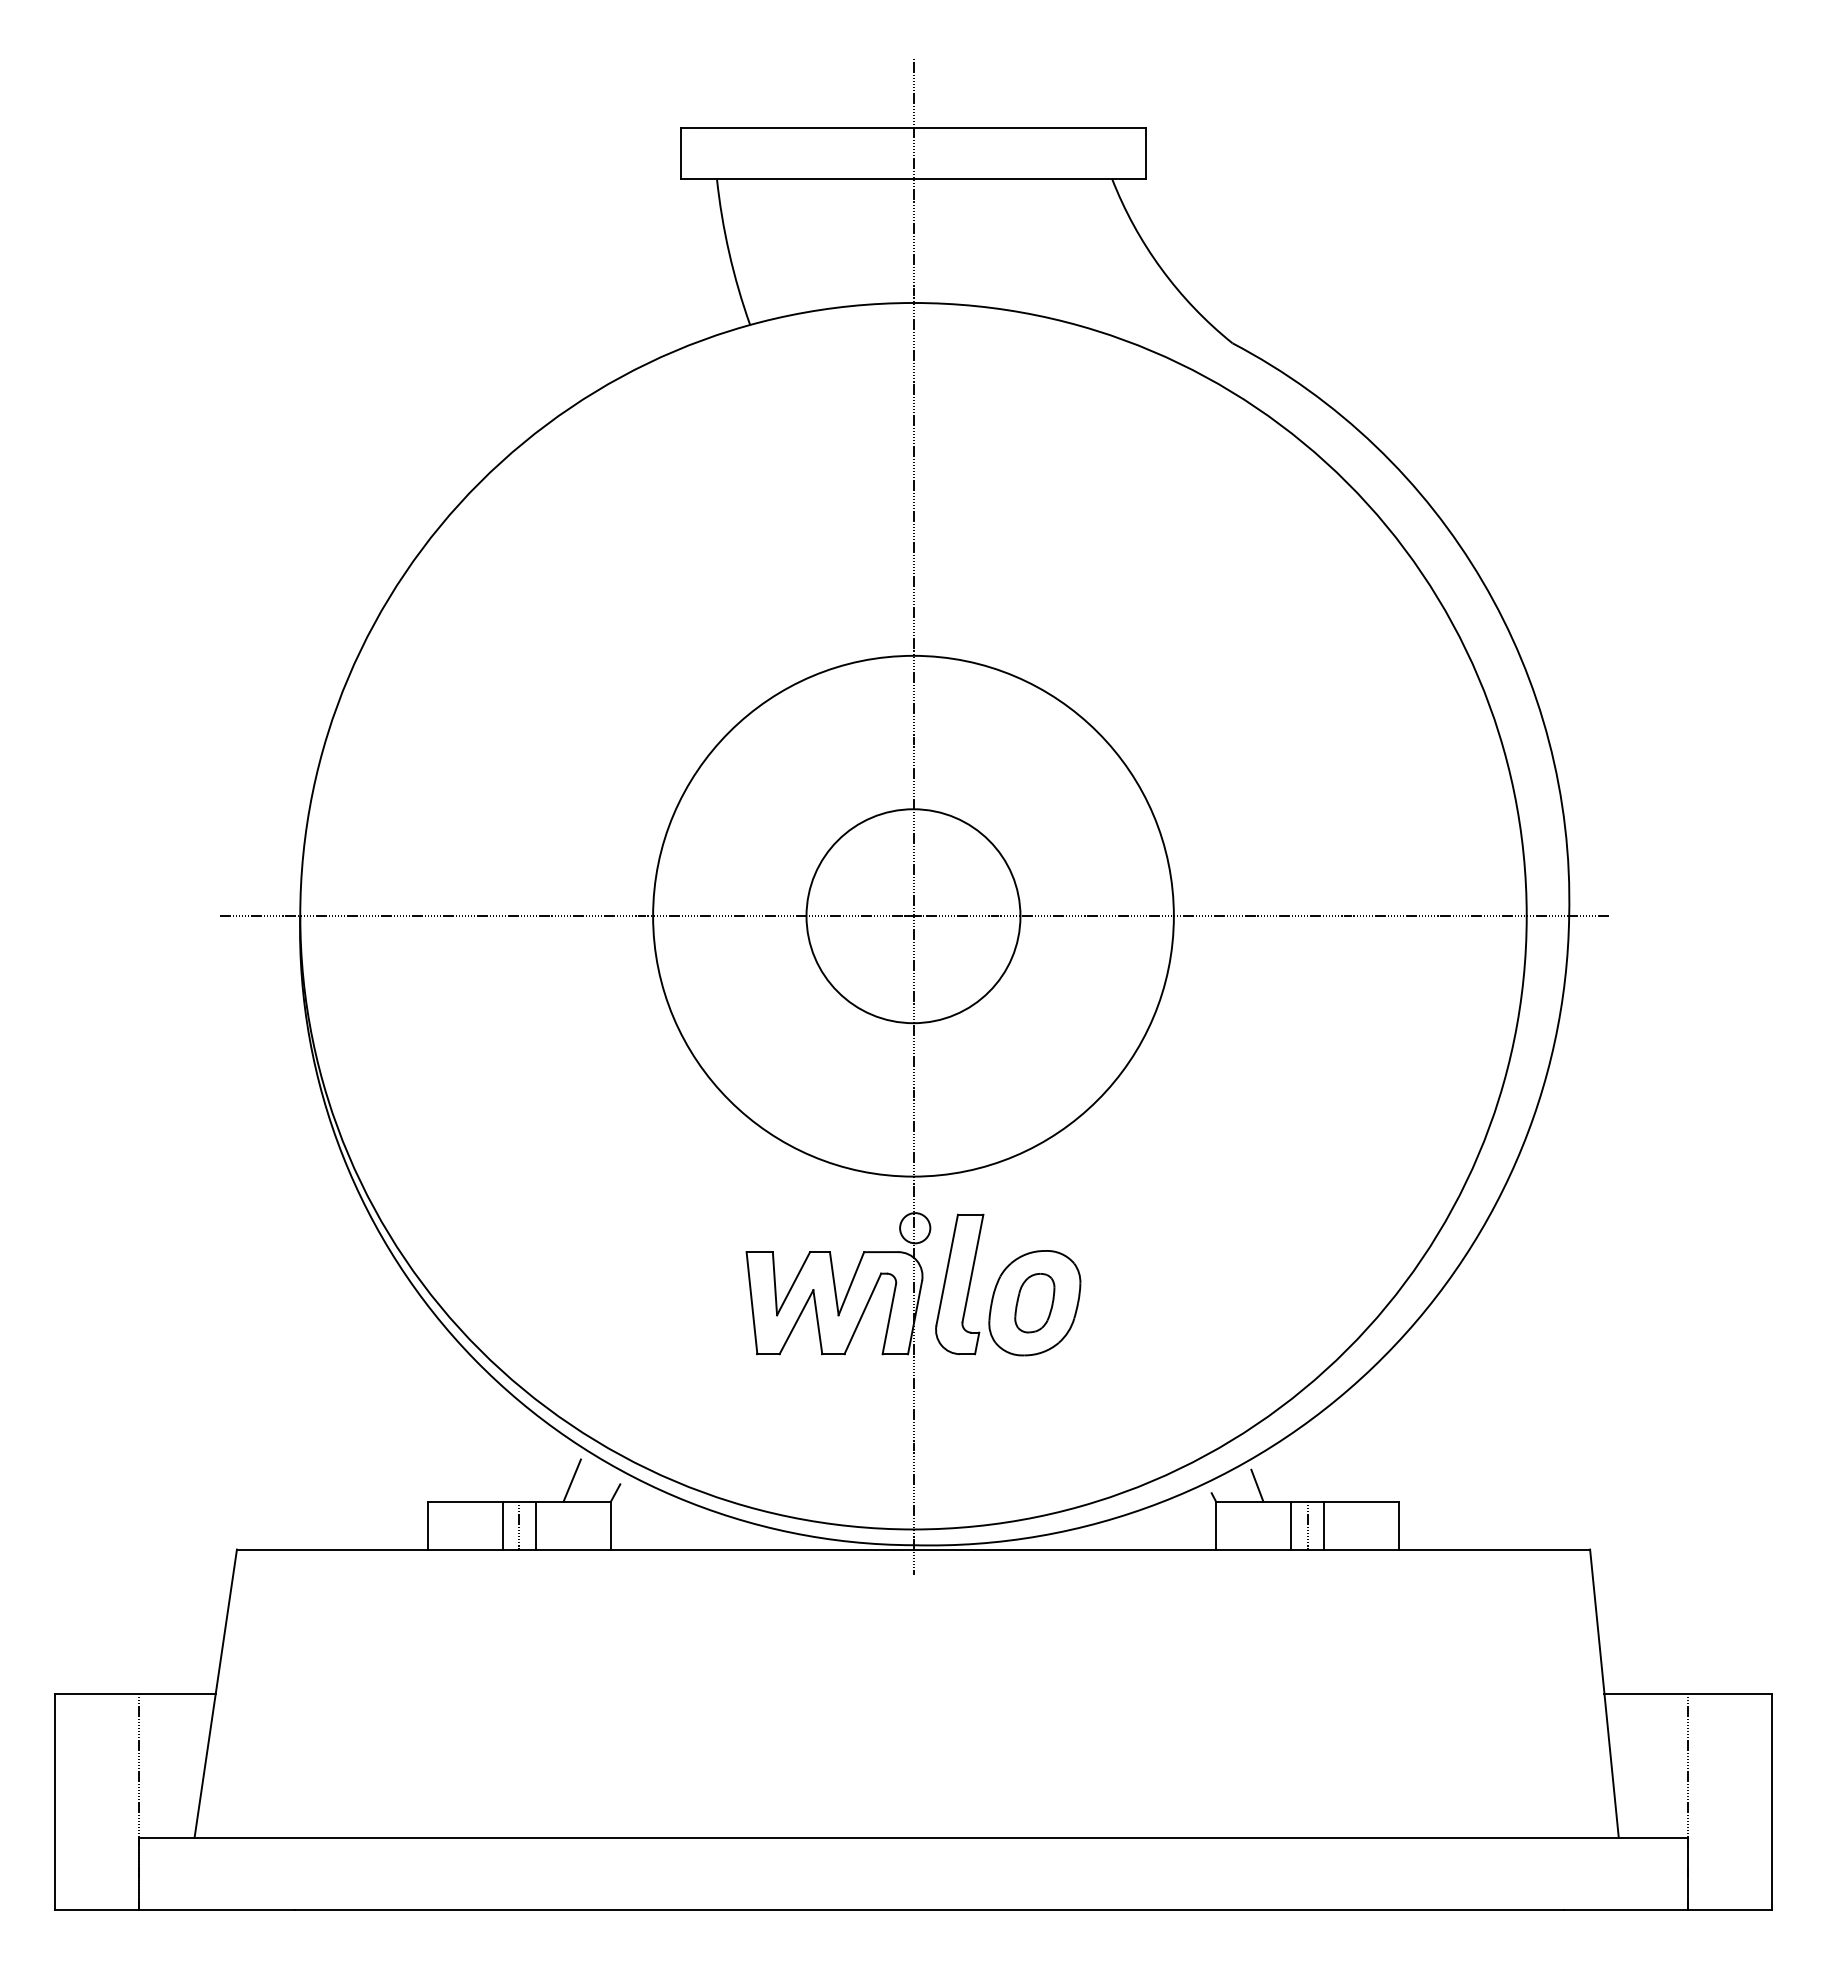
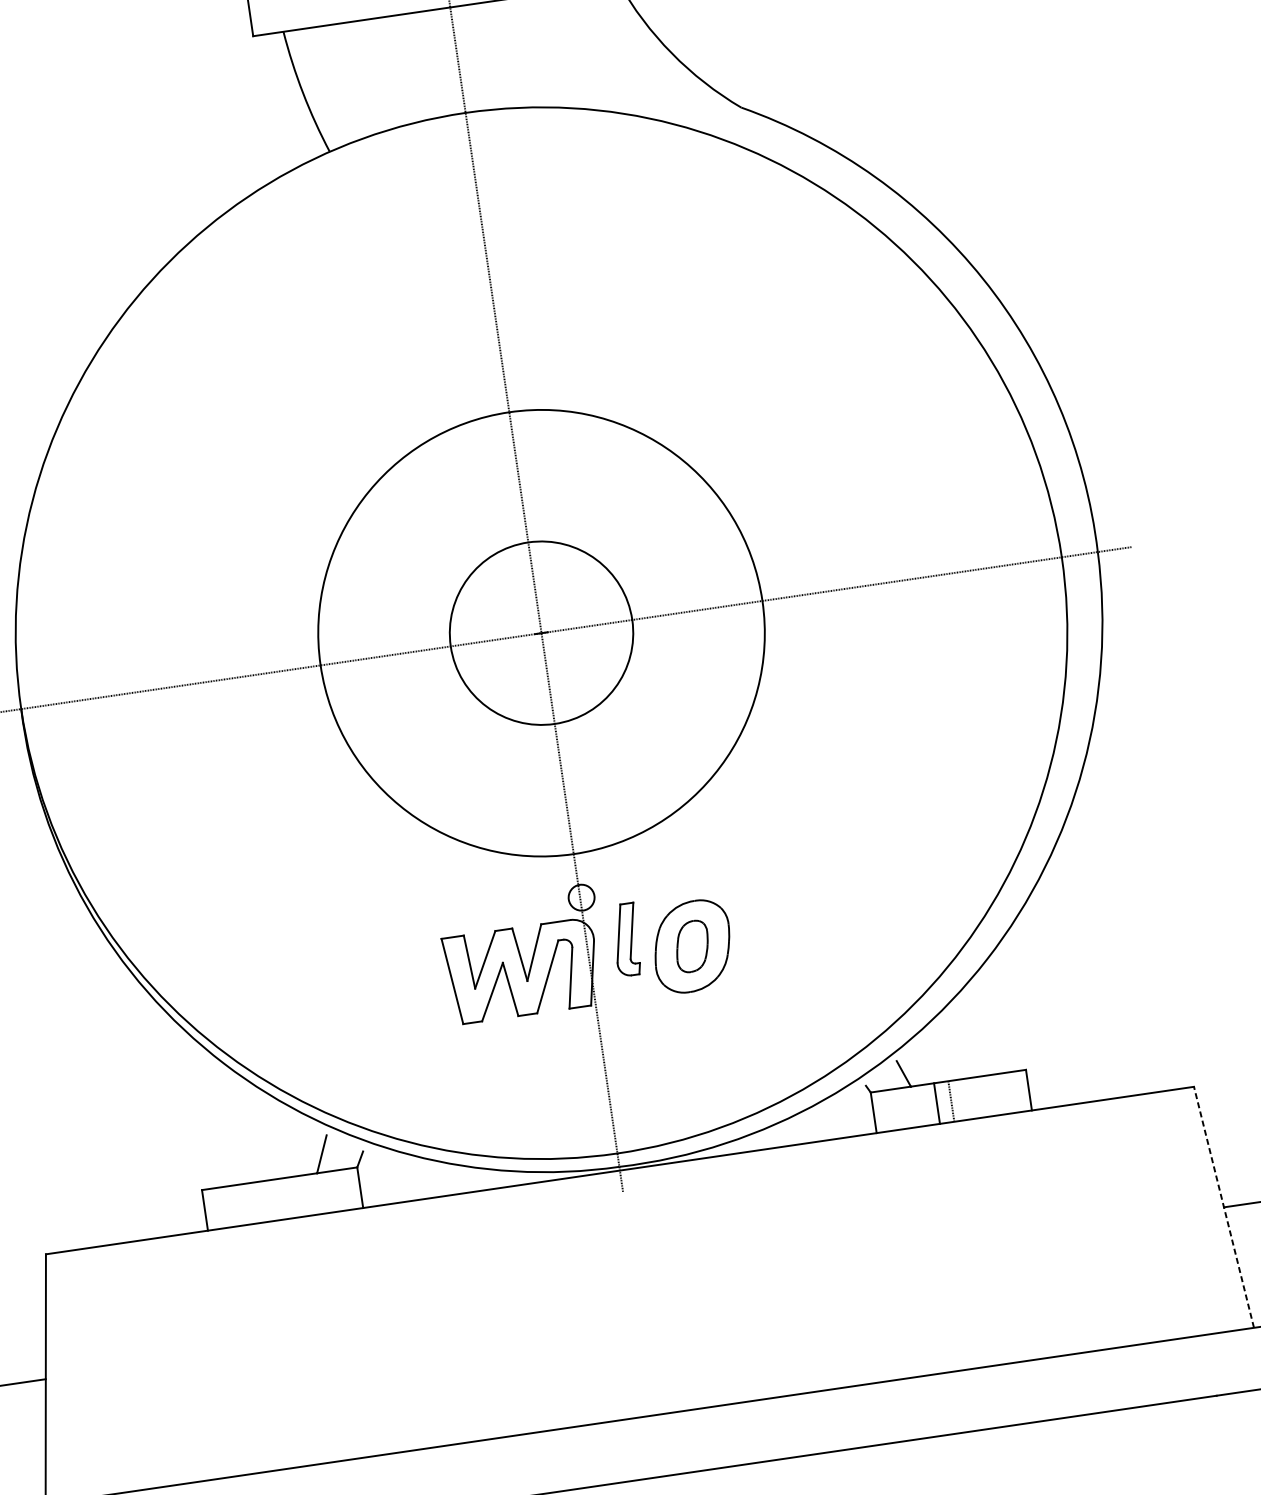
part: (959, 1284) -> (626, 939), size x0.6
line: (502, 1525) -> (268, 1200), removed
line: (519, 1525) -> (282, 1198), removed
line: (536, 1525) -> (297, 1196), removed
line: (1324, 1525) -> (965, 1099), removed
line: (1604, 1693) -> (1224, 1207), solid -> dashed

